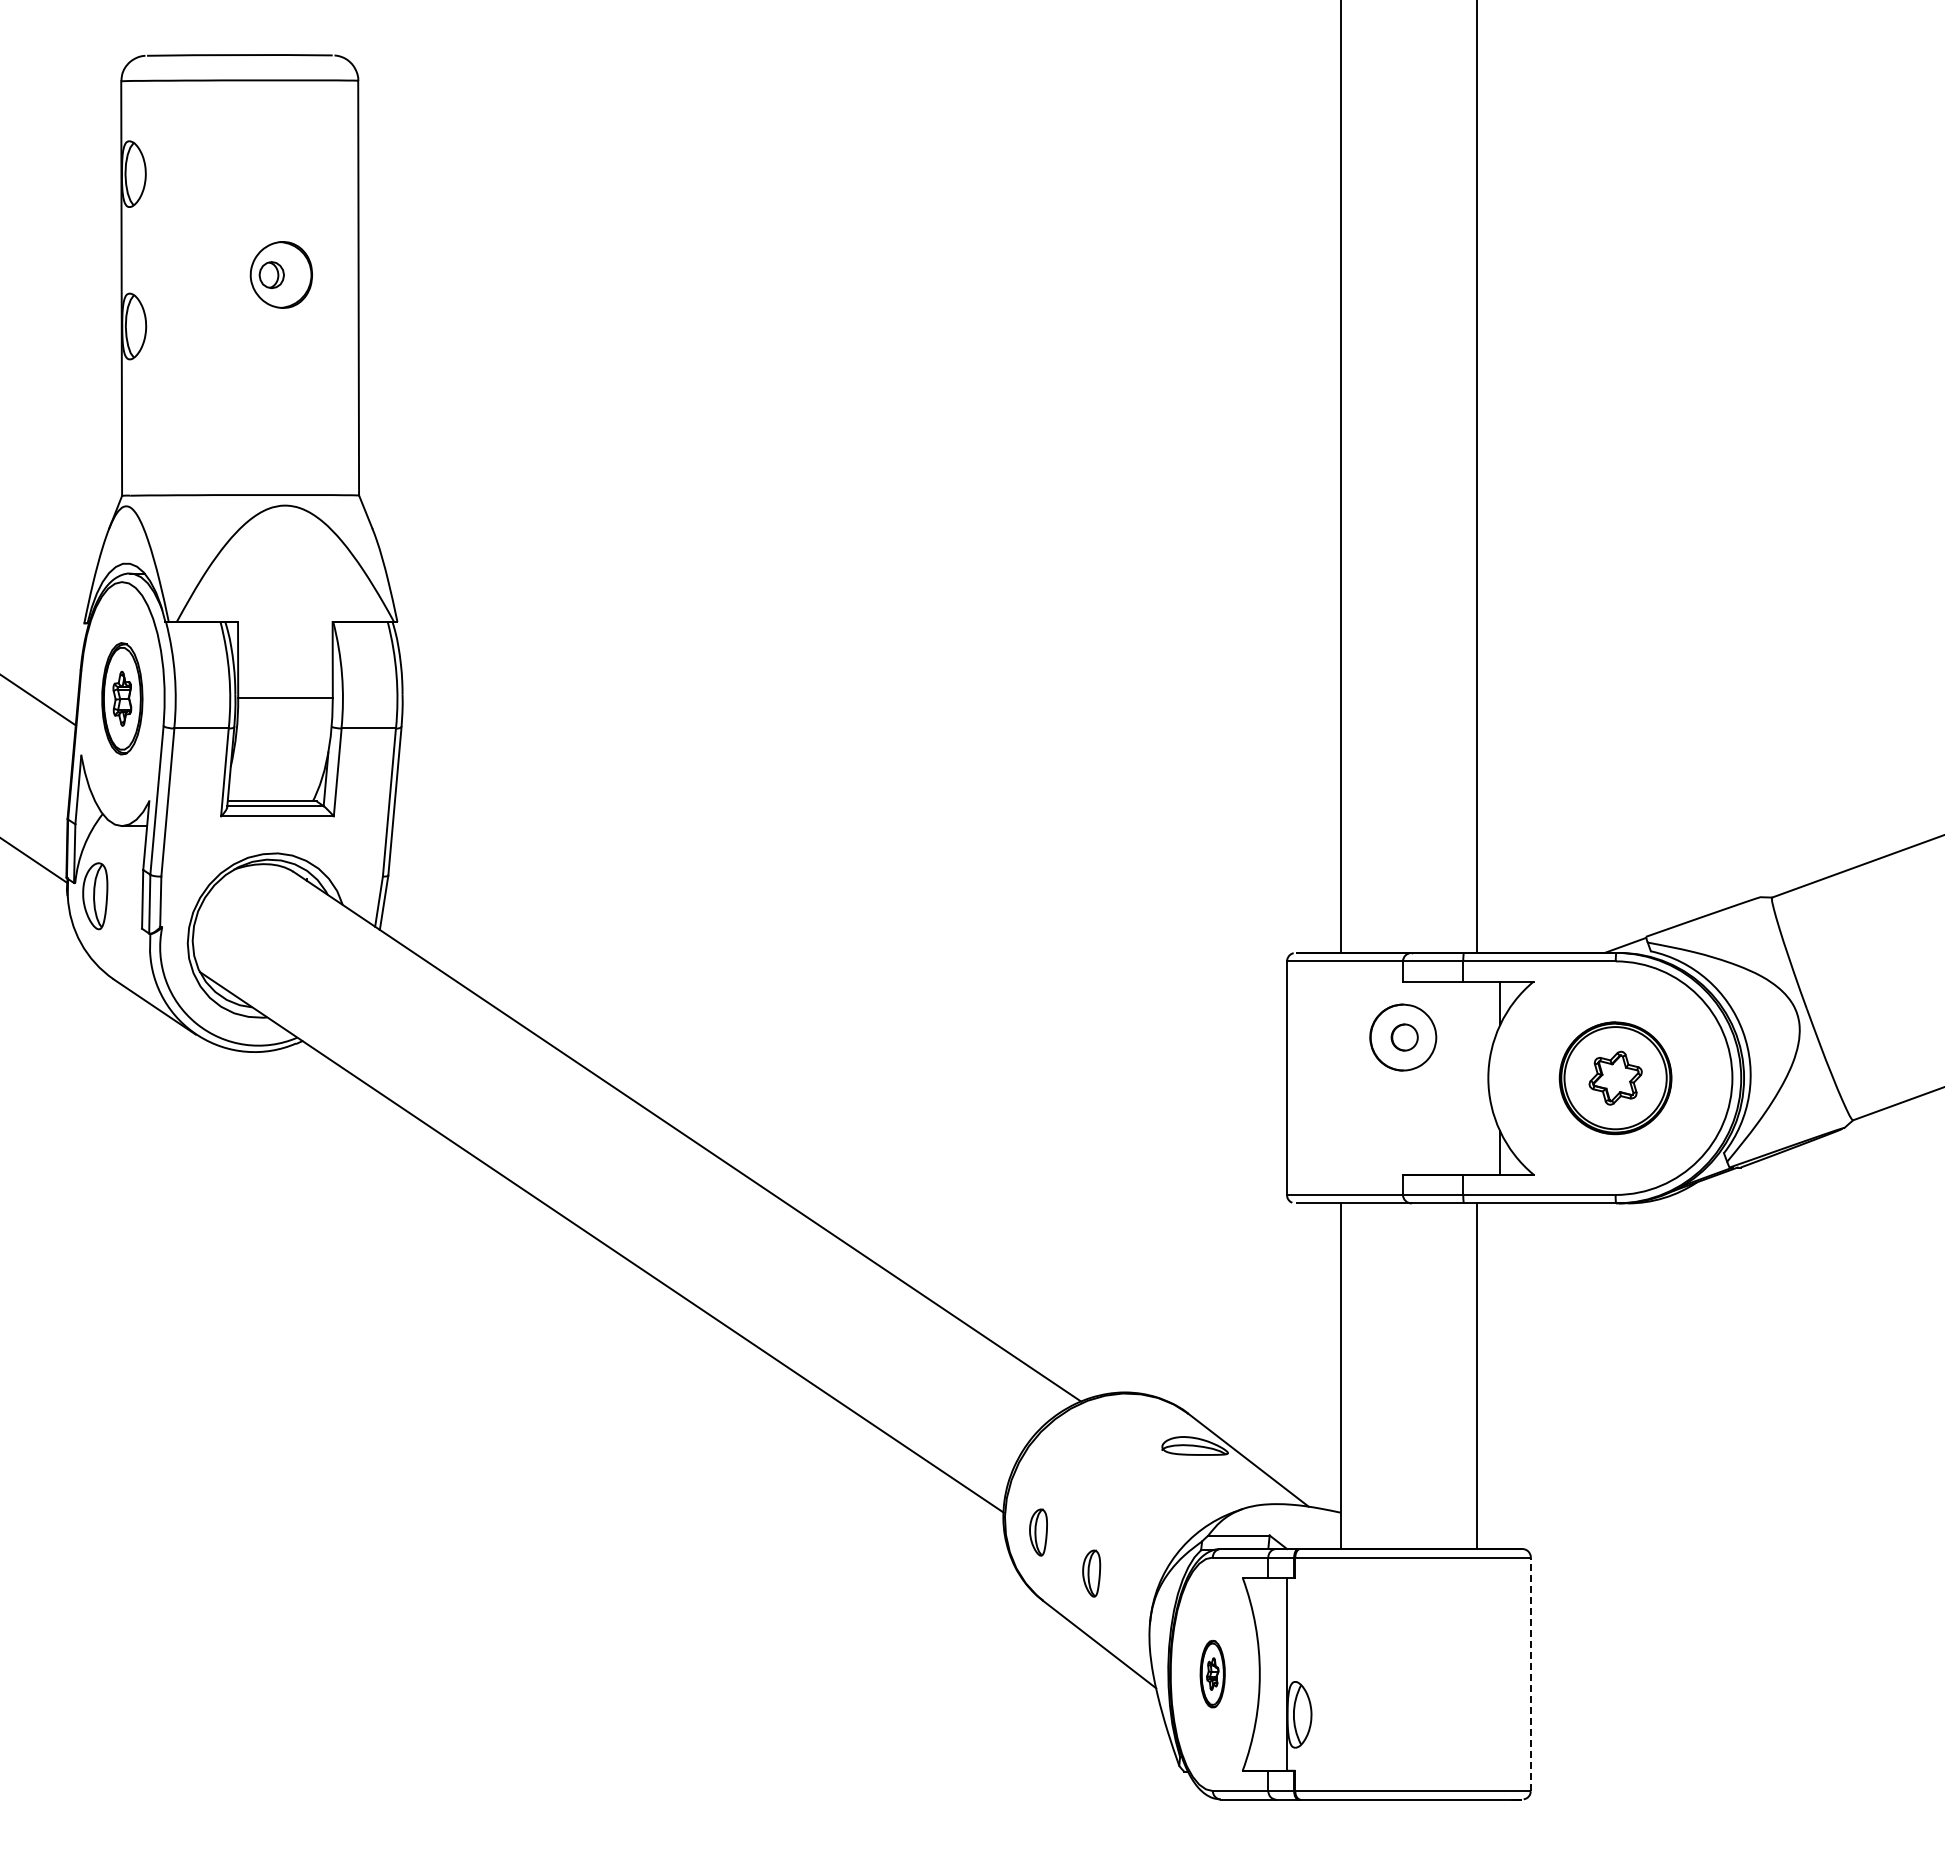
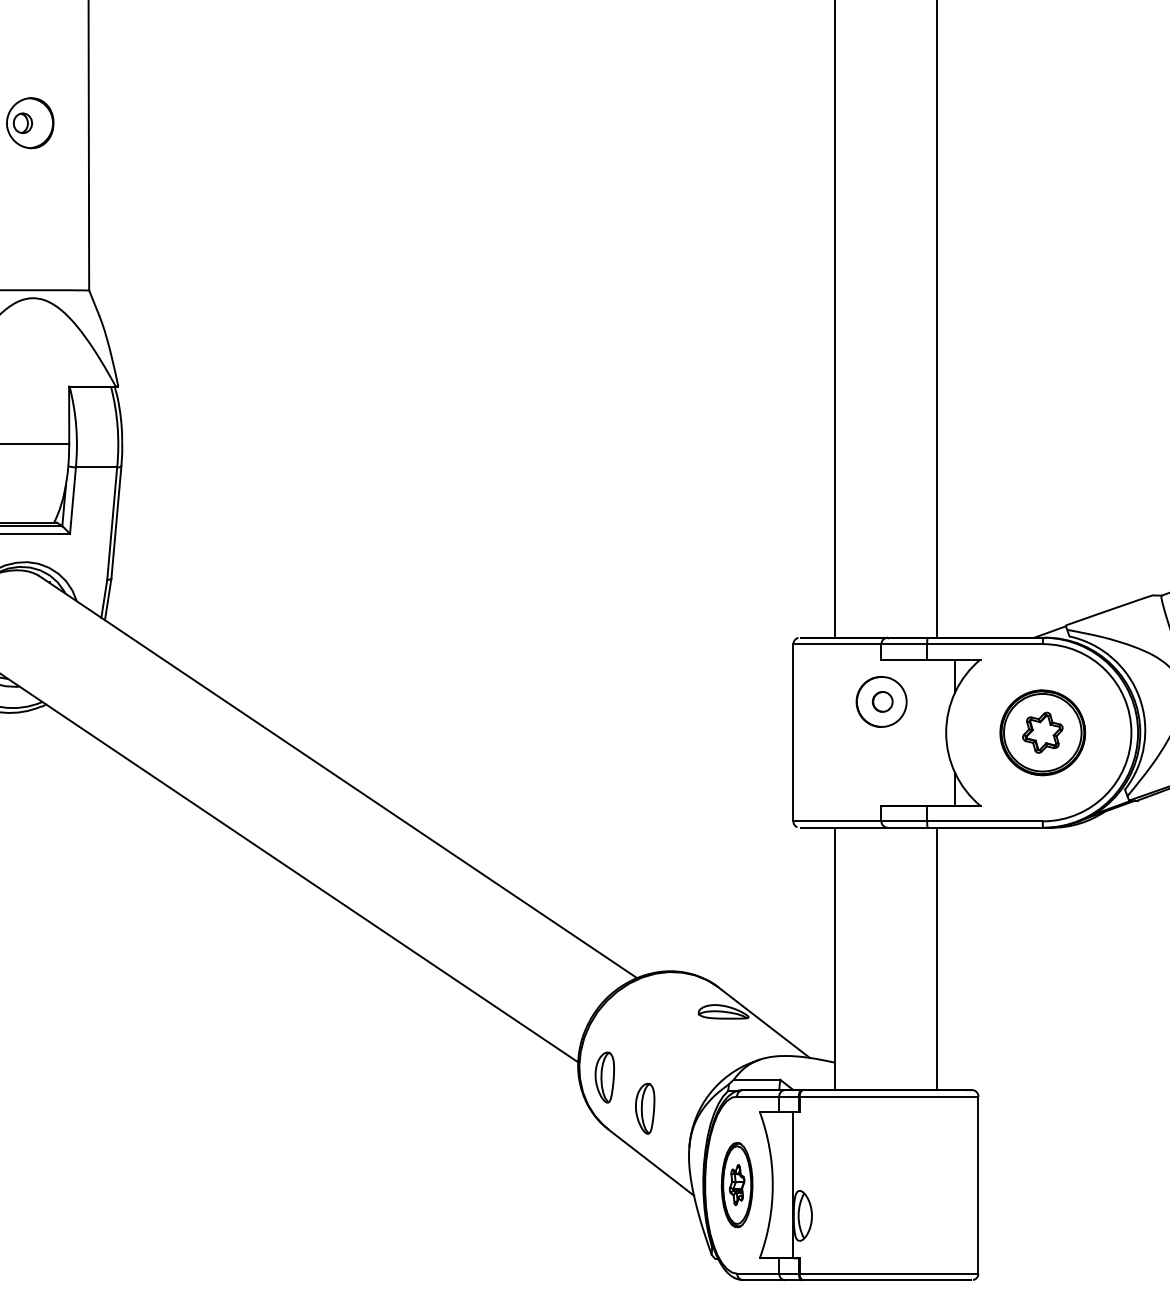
part: (1038, 1532) -> (604, 1077), size x1.43
part: (1091, 1573) -> (645, 1108), size x1.43
part: (1212, 1673) -> (736, 1184), size x1.67
line: (1530, 1674) -> (978, 1185), dashed -> solid

